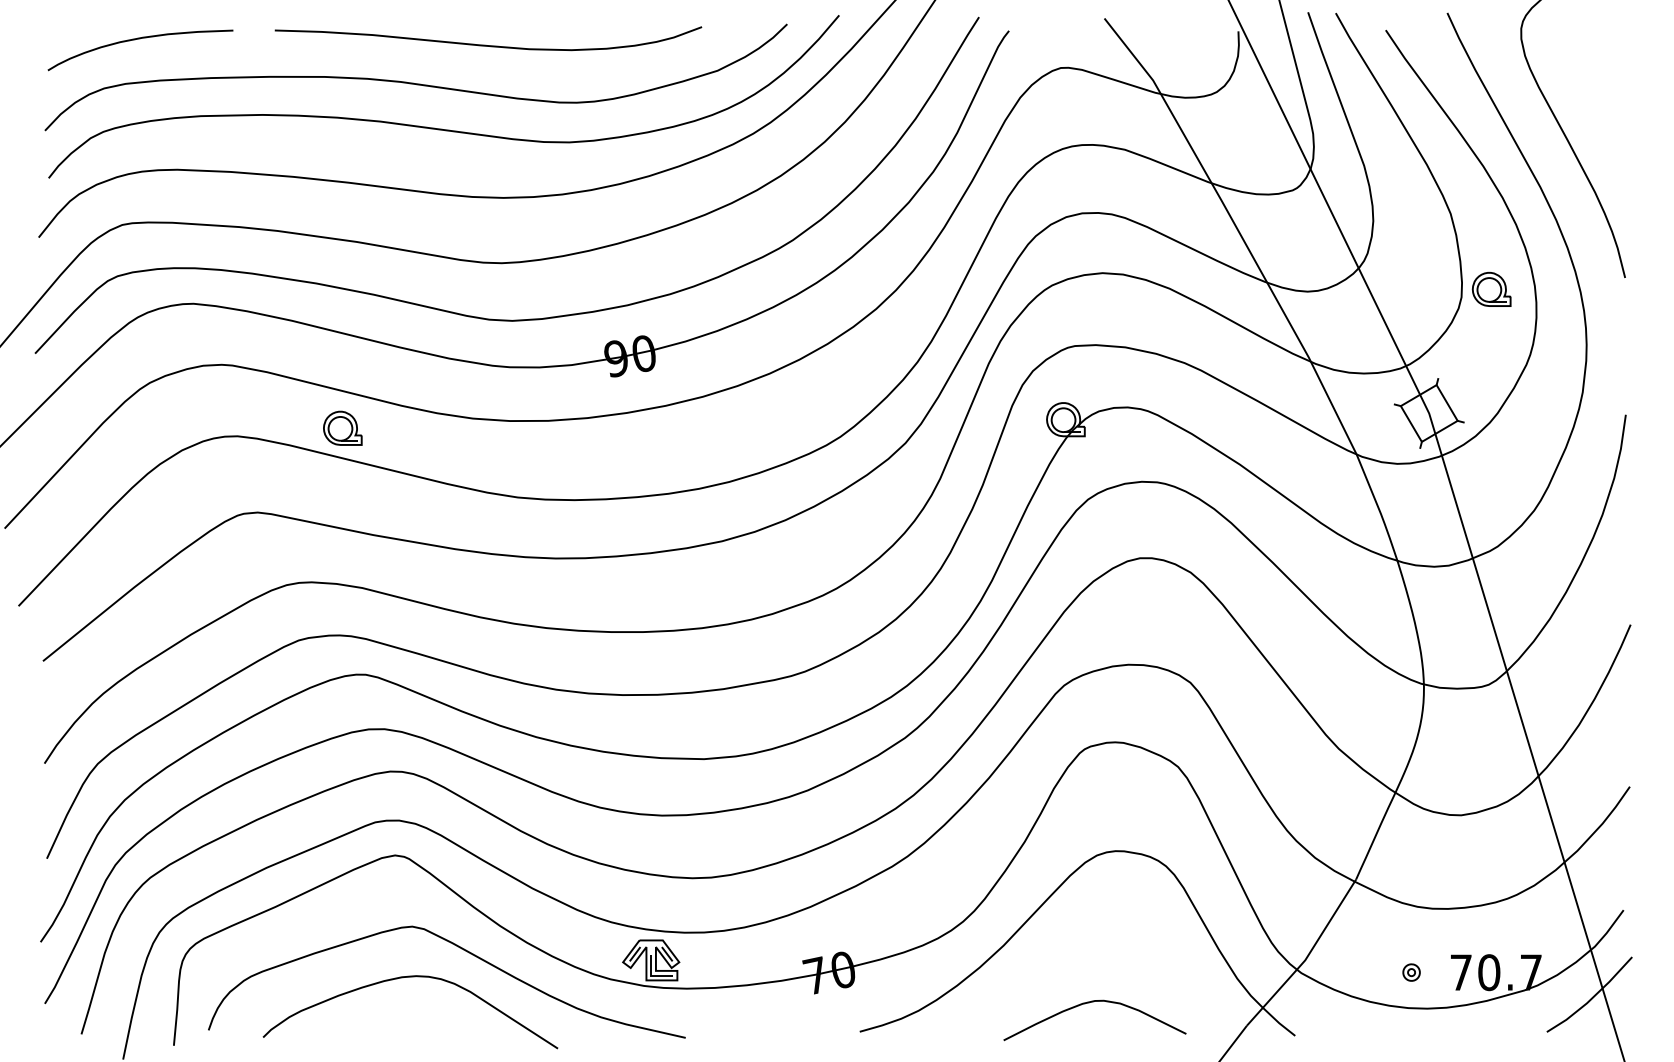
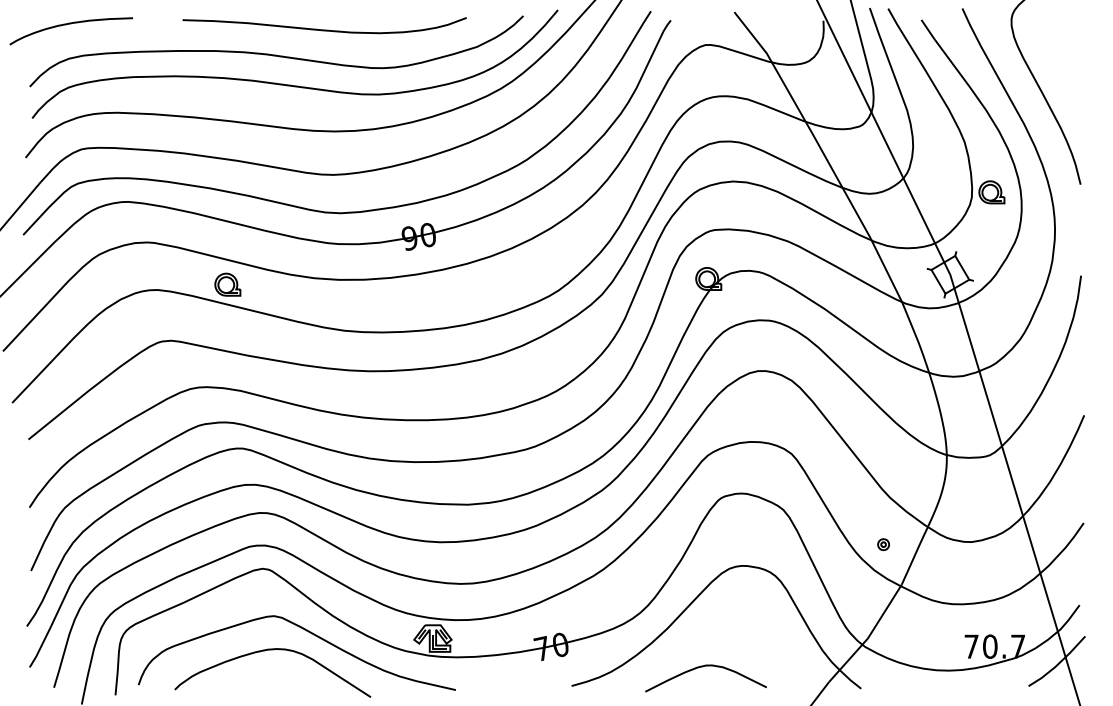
curve: (139, 40) -> (70, 24), moved
part: (1411, 972) -> (883, 544), moved
curve: (1091, 1003) -> (703, 667), moved

